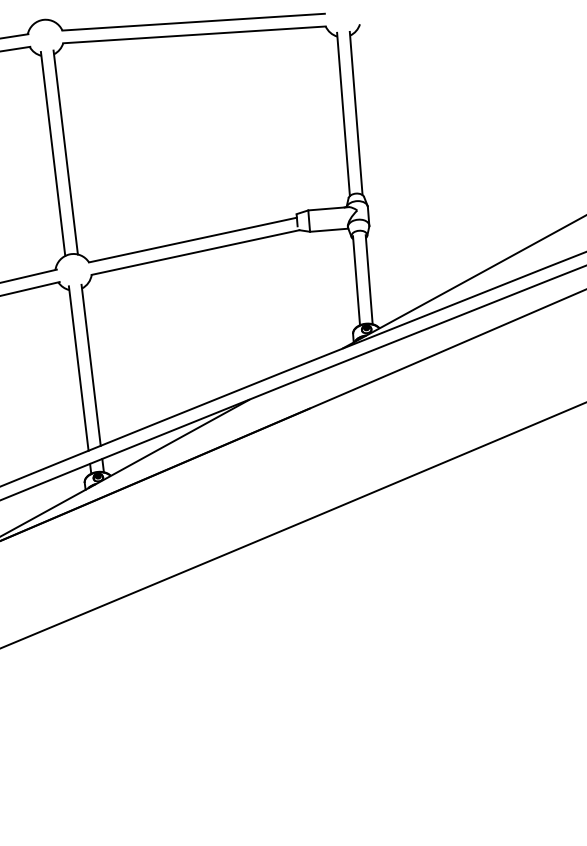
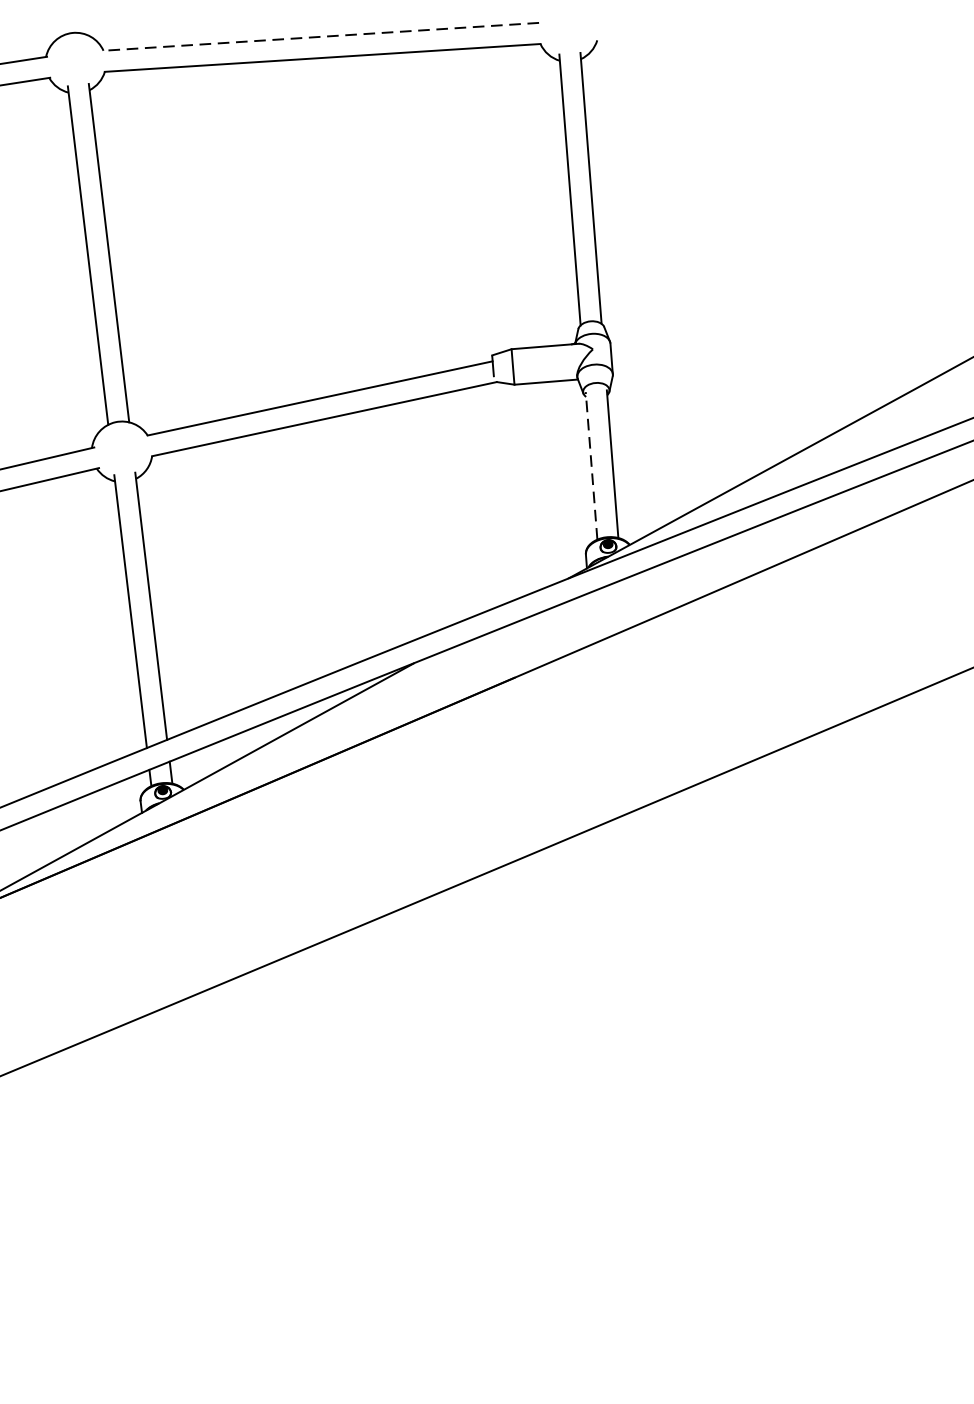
line: (193, 22) -> (321, 37), solid -> dashed
line: (356, 280) -> (591, 465), solid -> dashed

